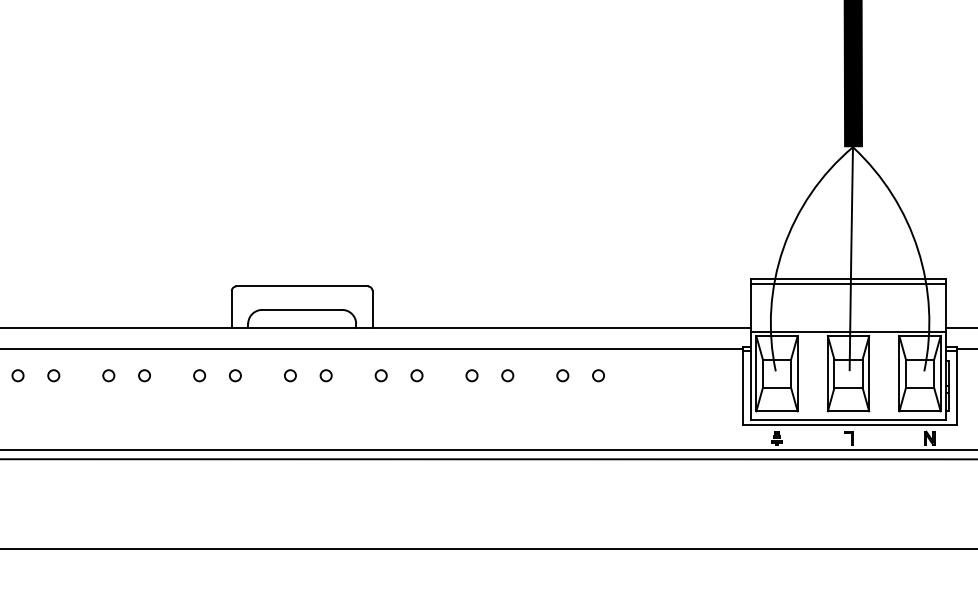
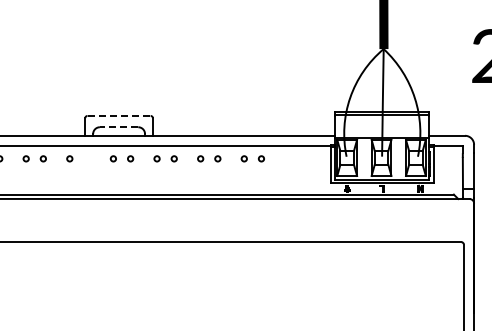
line: (303, 285) -> (119, 115), solid -> dashed
line: (300, 310) -> (118, 127), solid -> dashed
circle: (234, 374) -> (86, 158), removed

